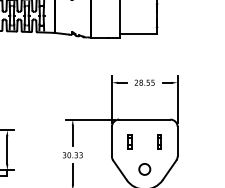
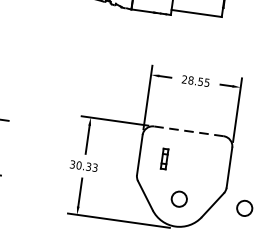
line: (144, 119) -> (188, 131), solid -> dashed
part: (159, 141) -> (204, 164), removed
circle: (192, 169) -> (244, 208), added

